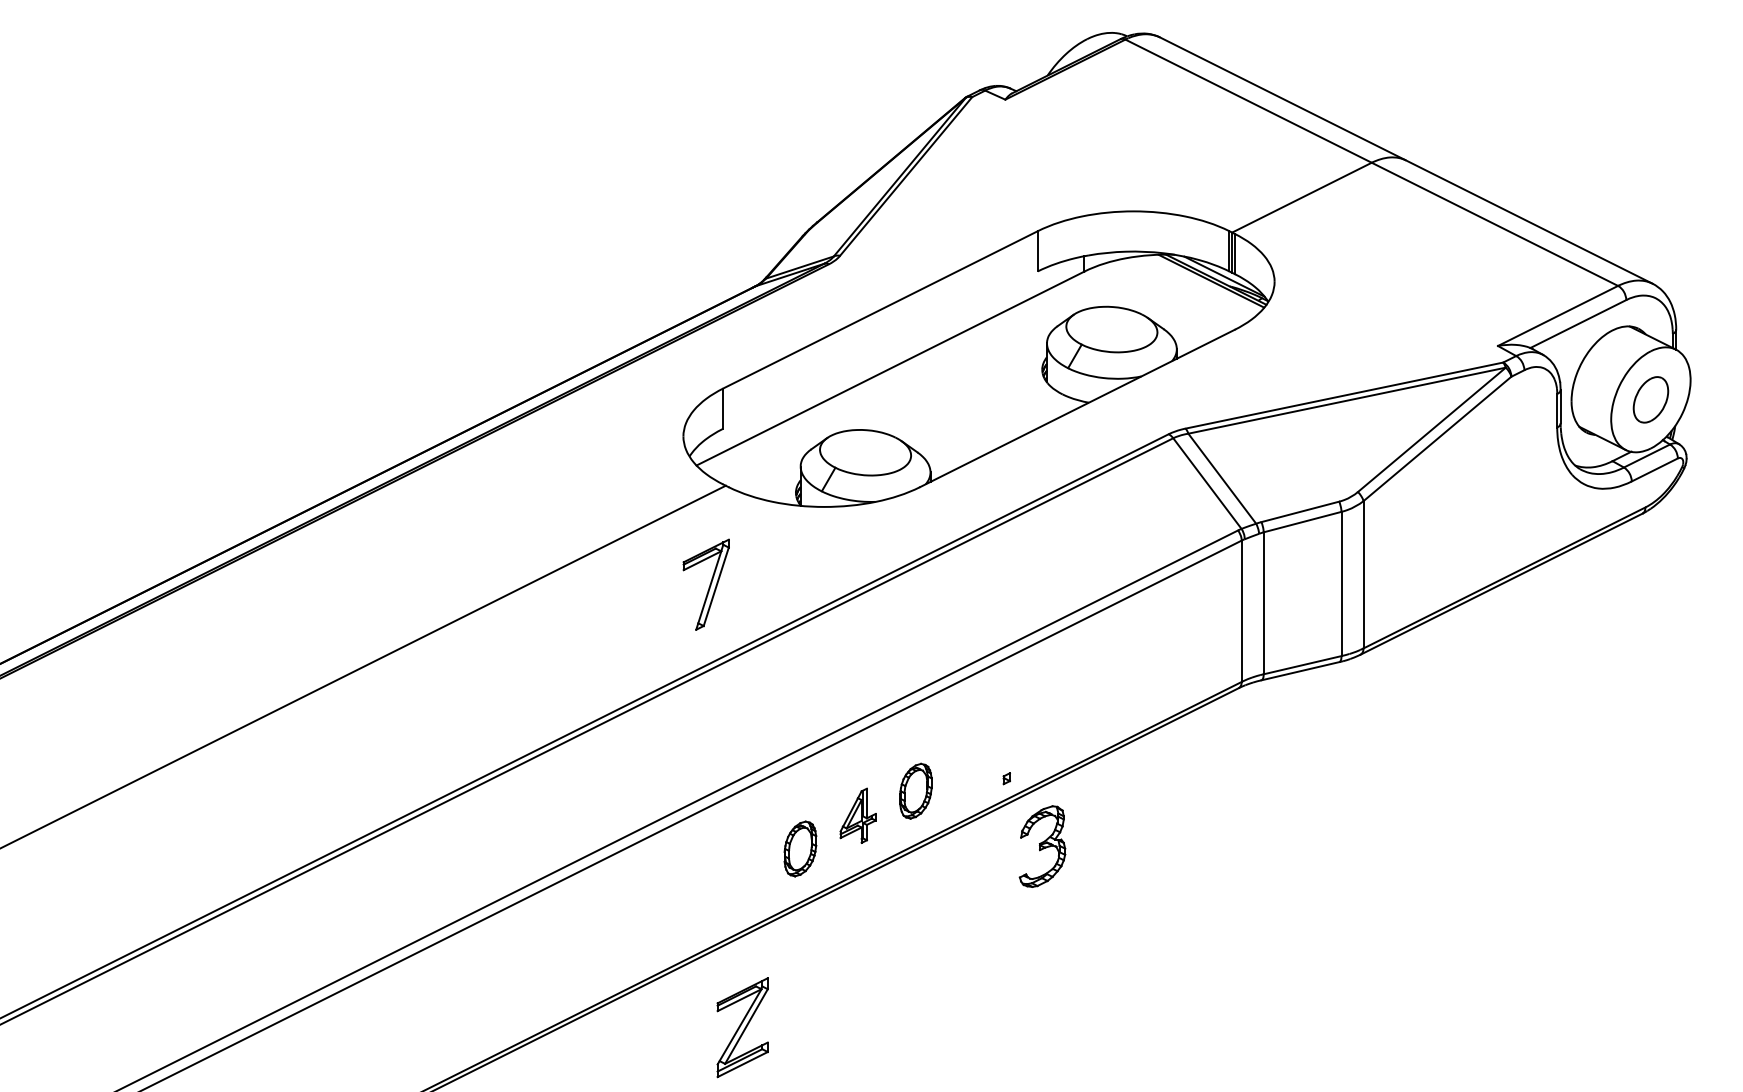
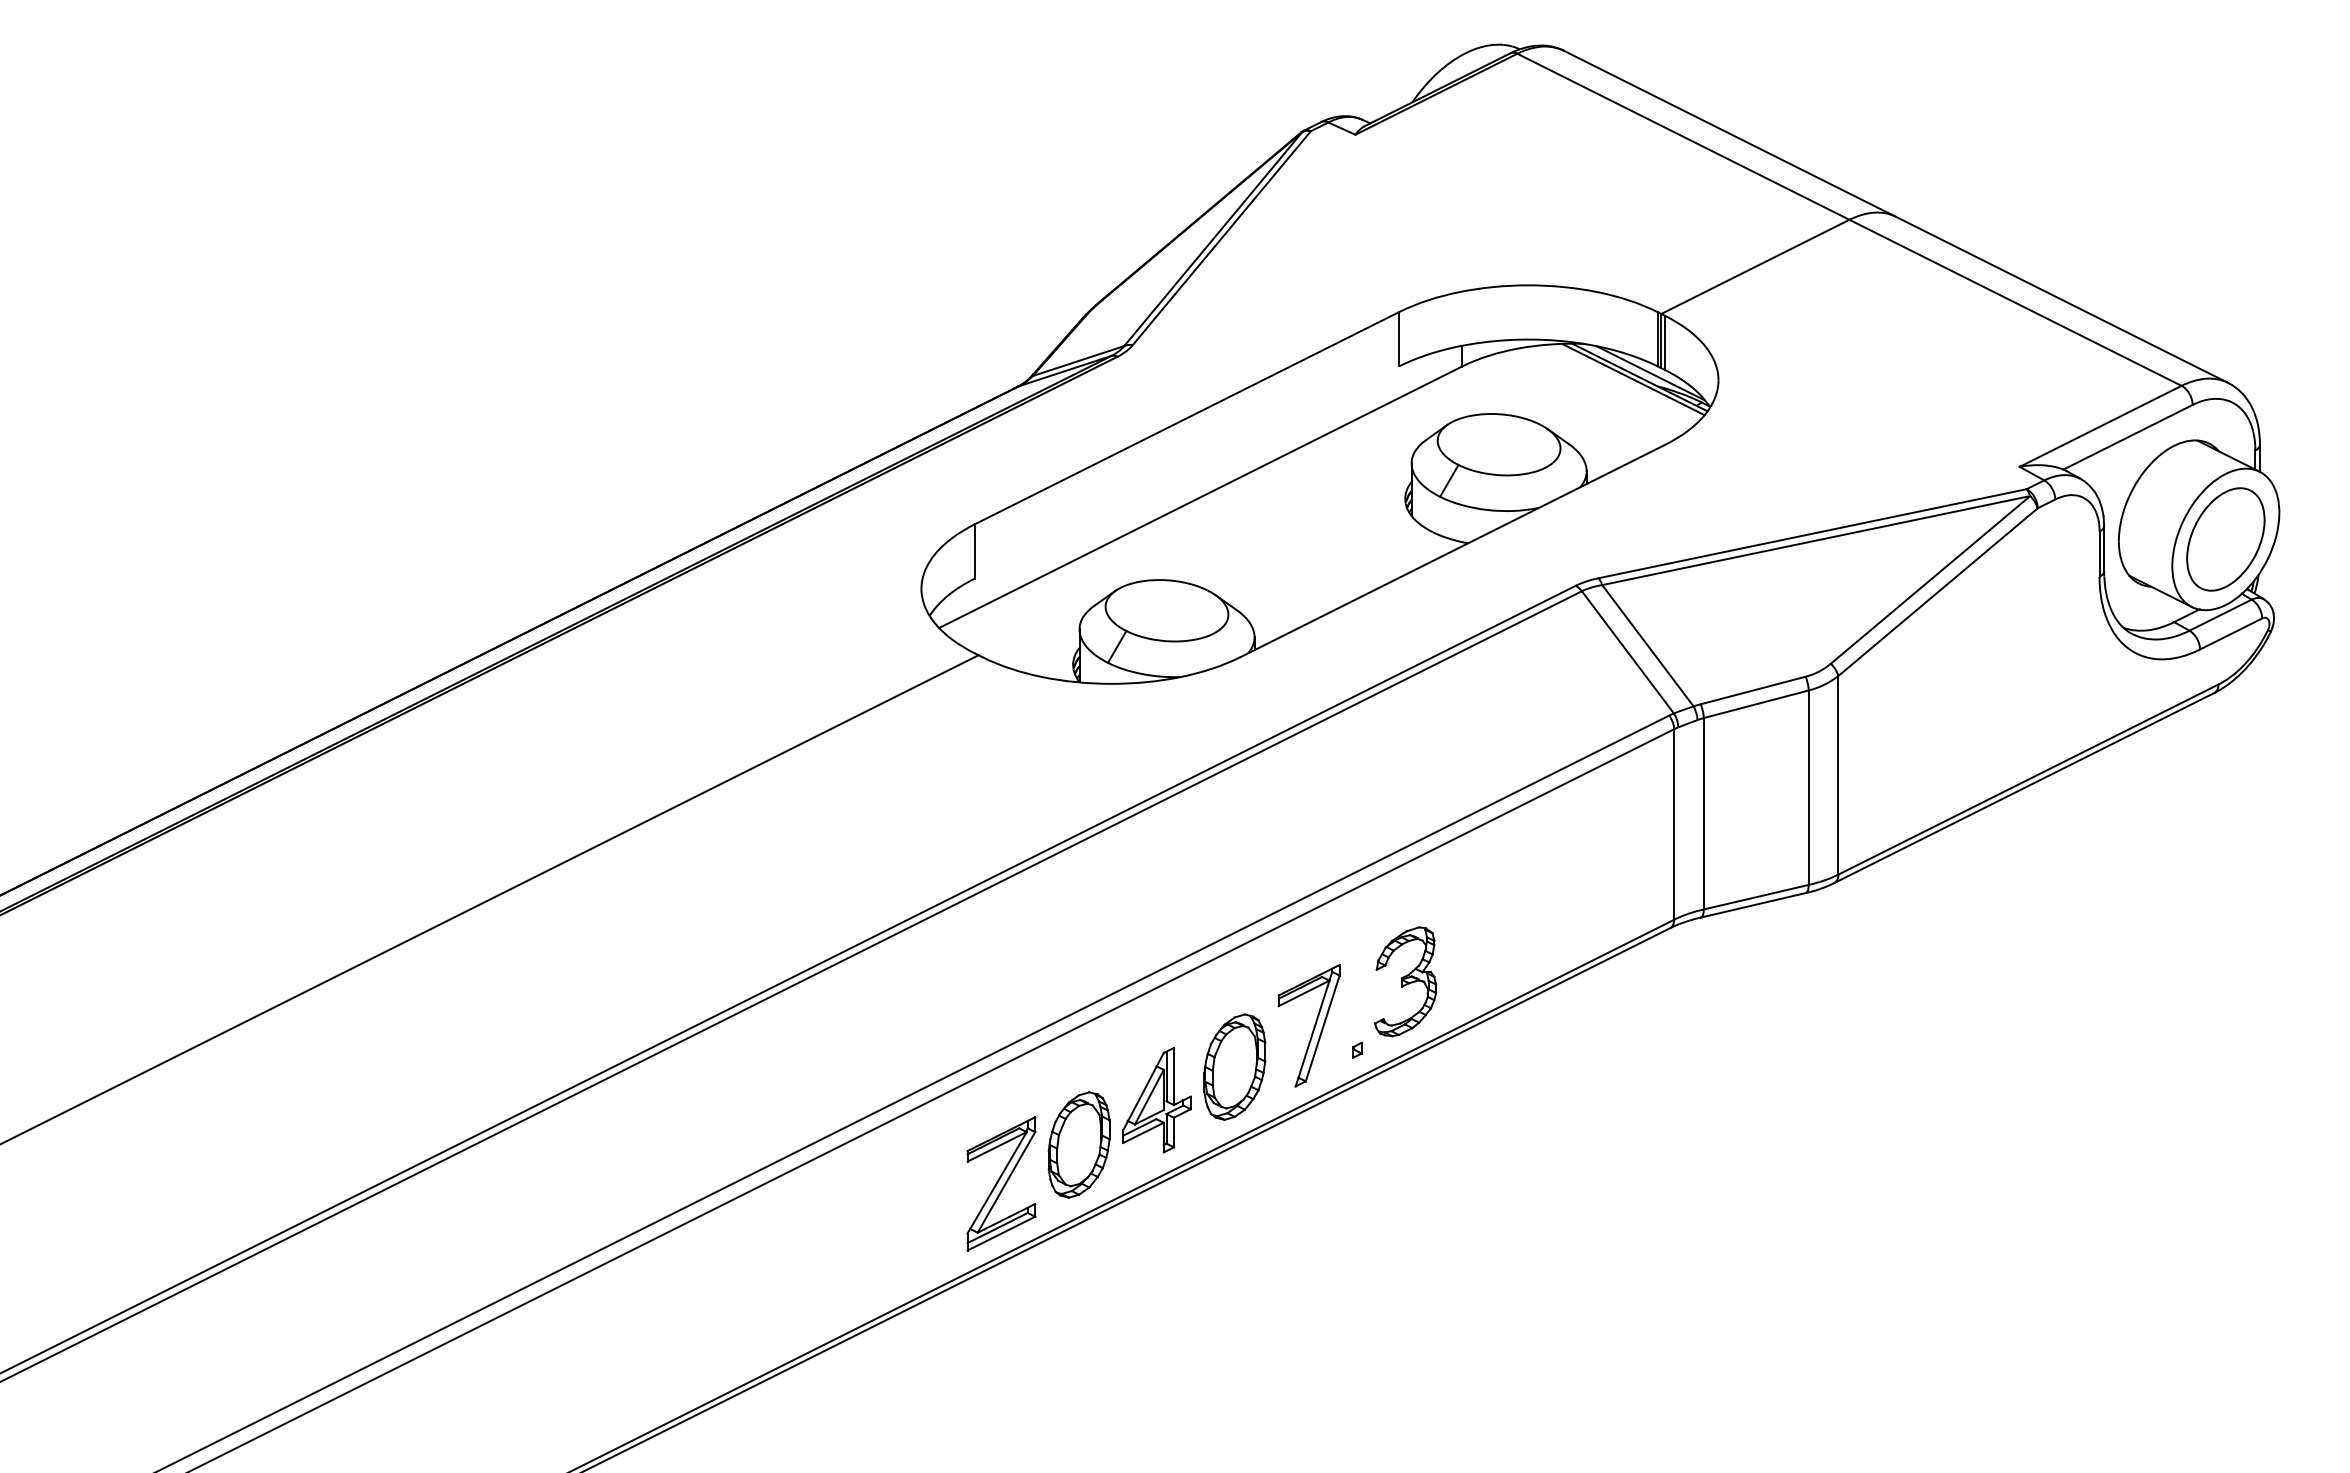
part: (1650, 399) -> (2225, 539), size x1.67
part: (705, 584) -> (1308, 1025), moved
part: (915, 790) -> (1234, 1066), size x1.43
part: (857, 815) -> (1156, 1100), size x1.43
part: (1042, 846) -> (1405, 981), moved
part: (799, 848) -> (1078, 1144), size x1.43
part: (742, 1027) -> (1001, 1183), moved

